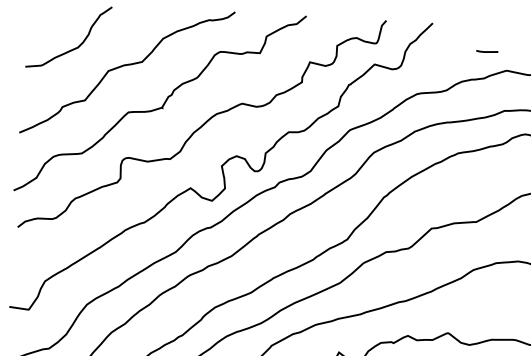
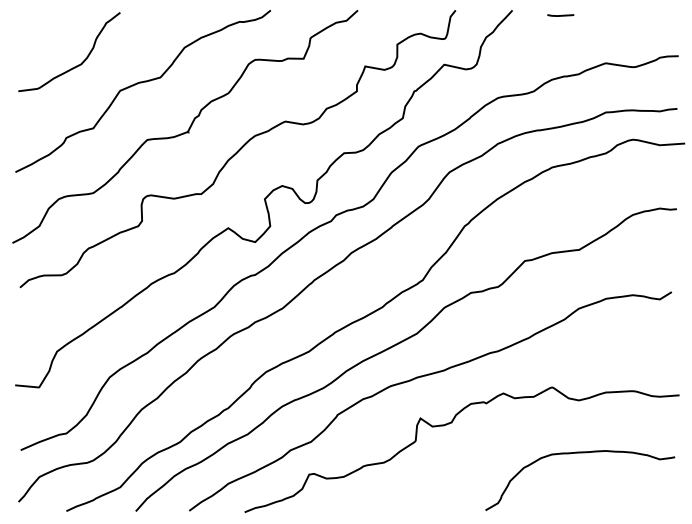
line: (487, 51) -> (560, 15), moved

